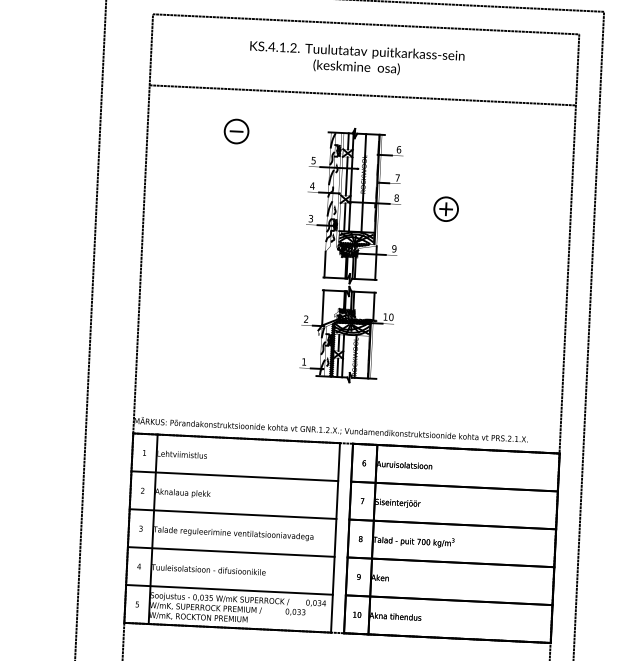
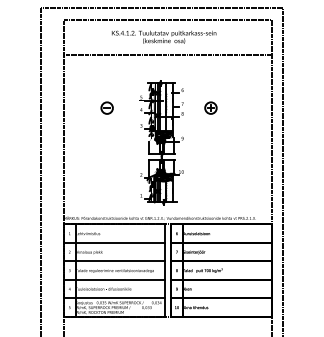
part: (235, 130) -> (106, 107), moved
part: (350, 254) -> (161, 142), moved

